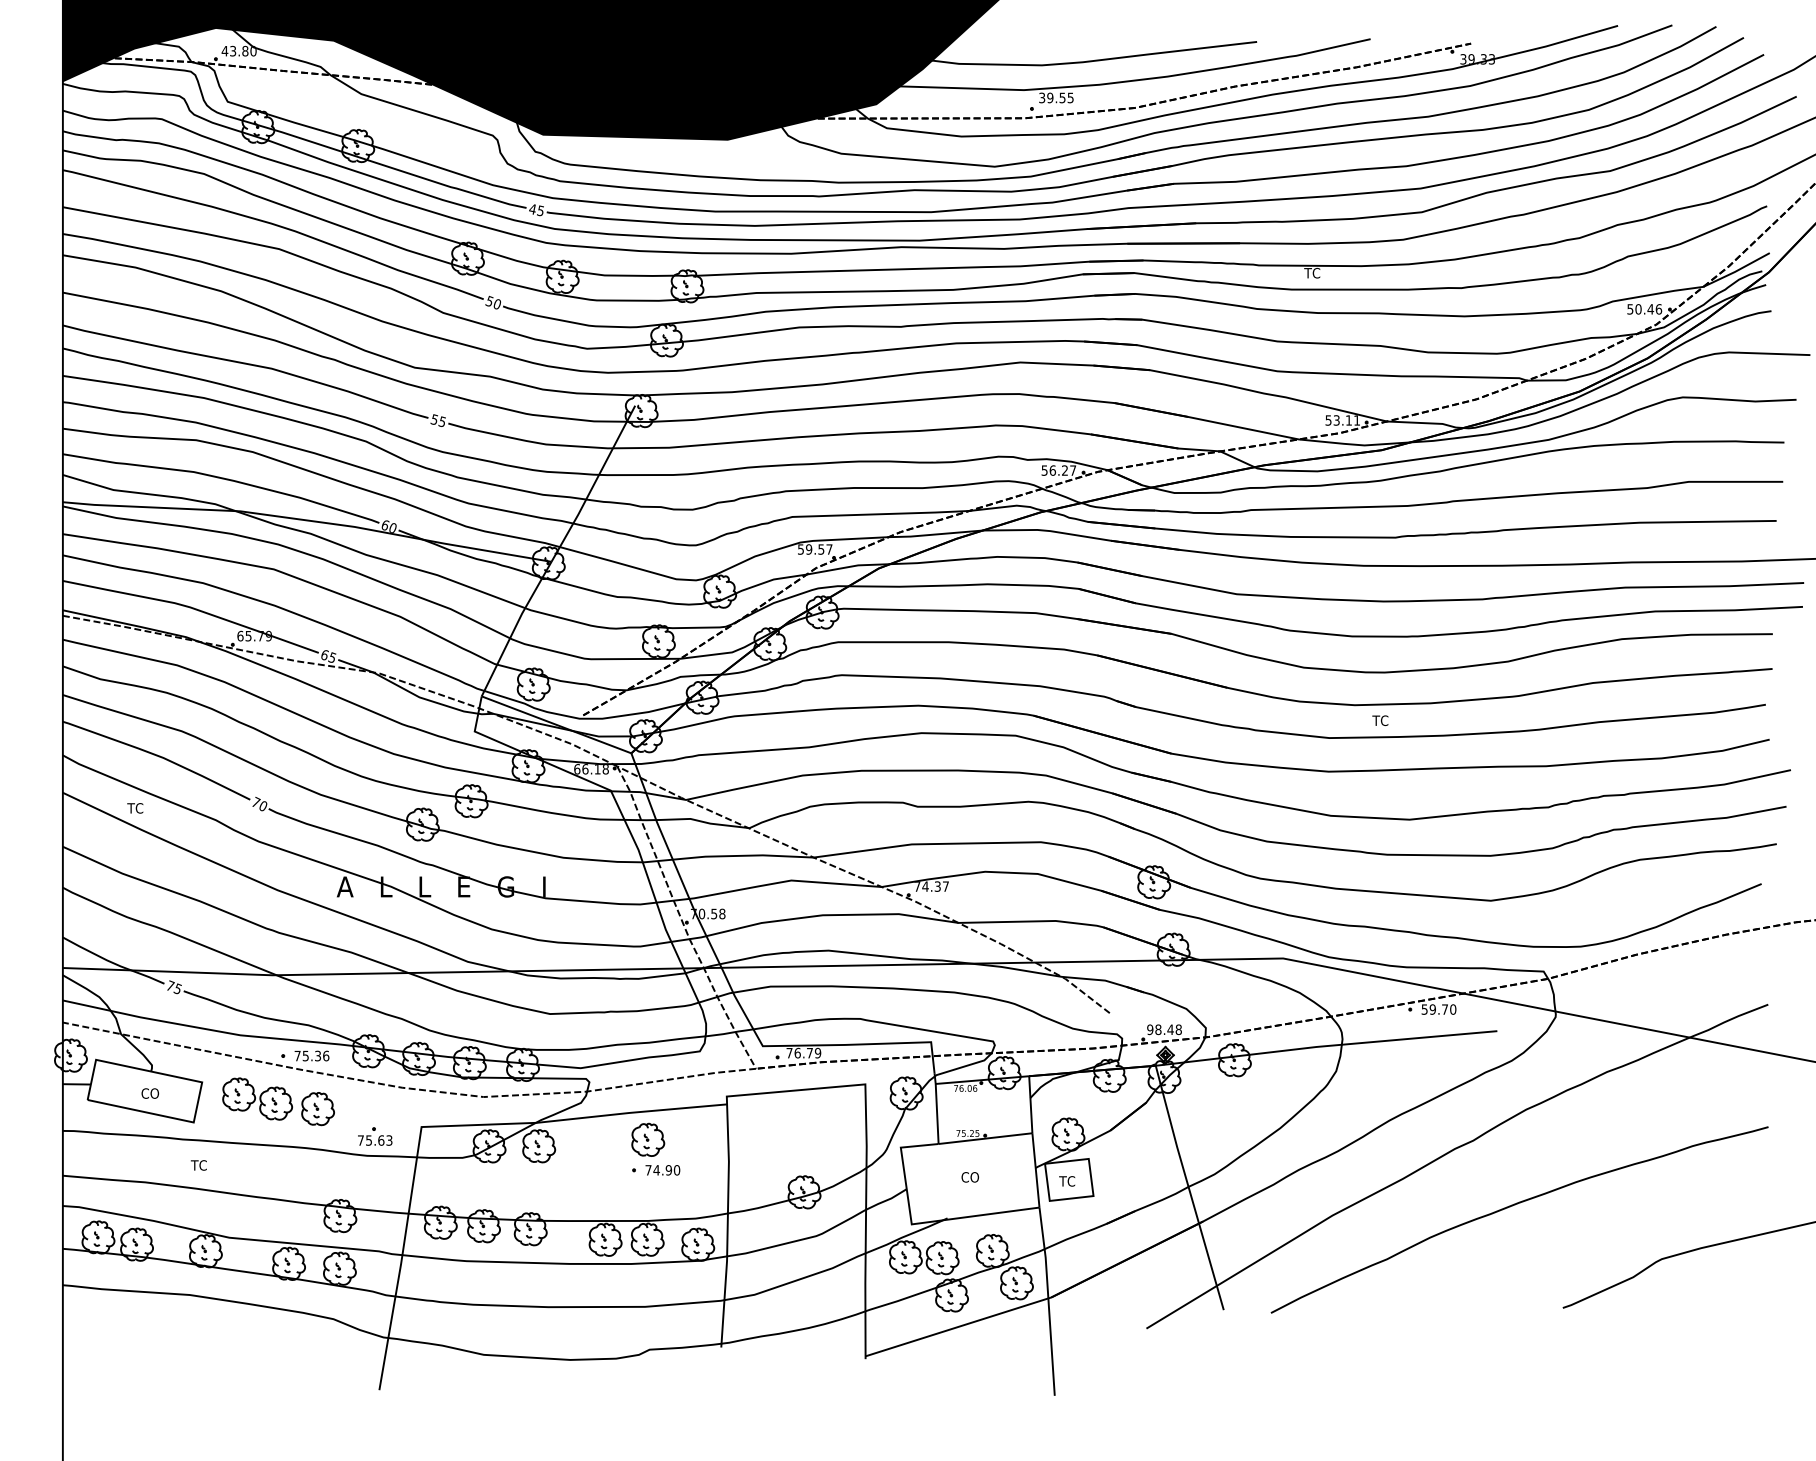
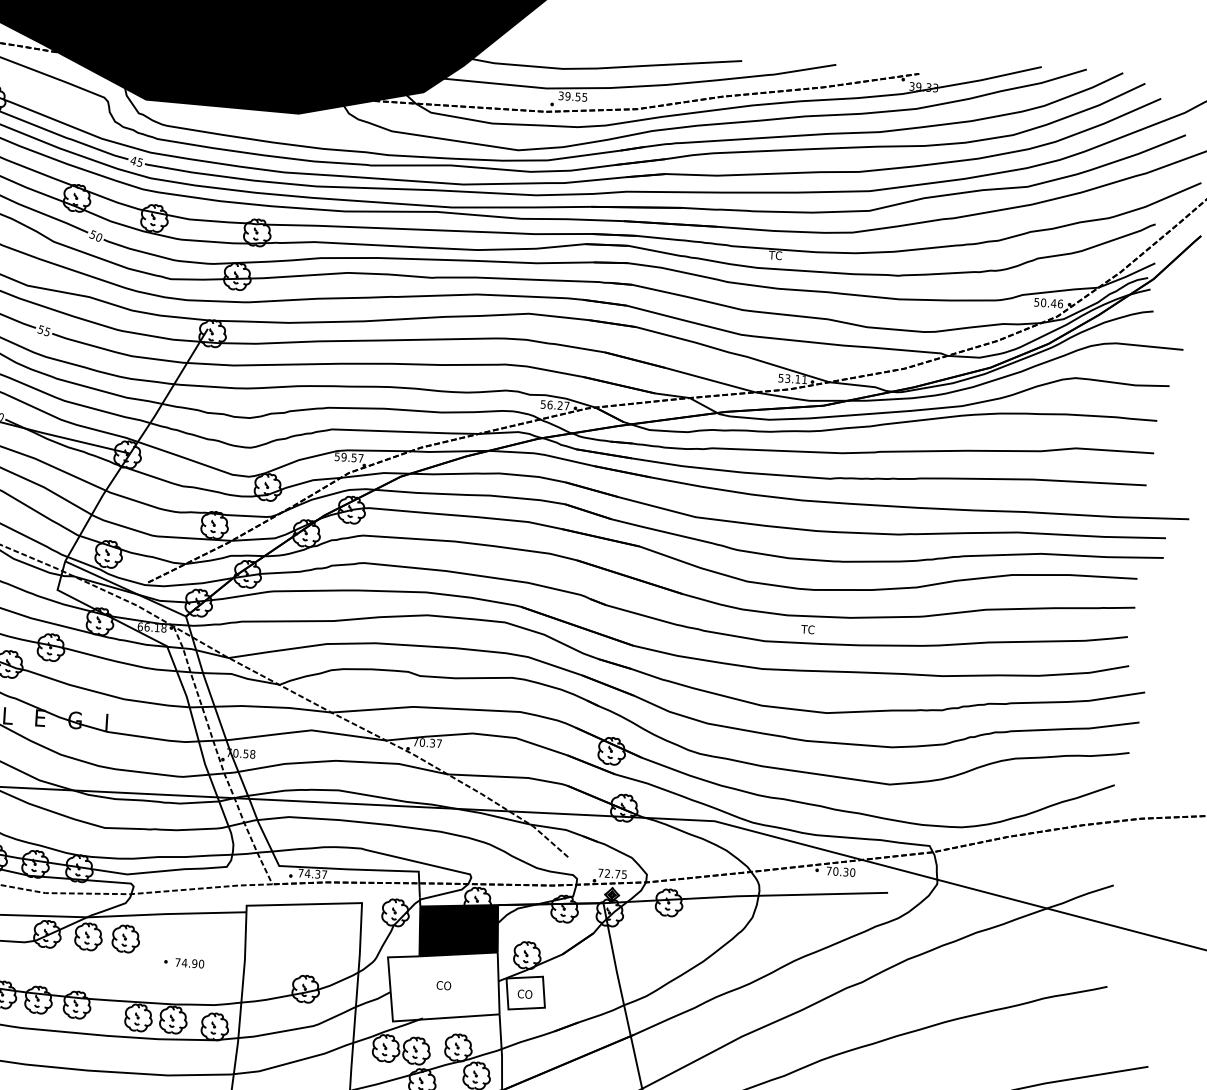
text: (925, 886) -> (422, 742), 74.37 -> 70.37
text: (1434, 1009) -> (837, 871), 59.70 -> 70.30
text: (1164, 1029) -> (612, 873), 98.48 -> 72.75
text: (807, 1052) -> (315, 873), 76.79 -> 74.37
fill: (983, 1110) -> (458, 931), added
part: (648, 1139) -> (126, 938), moved
text: (1068, 1181) -> (525, 994), TC -> CO

